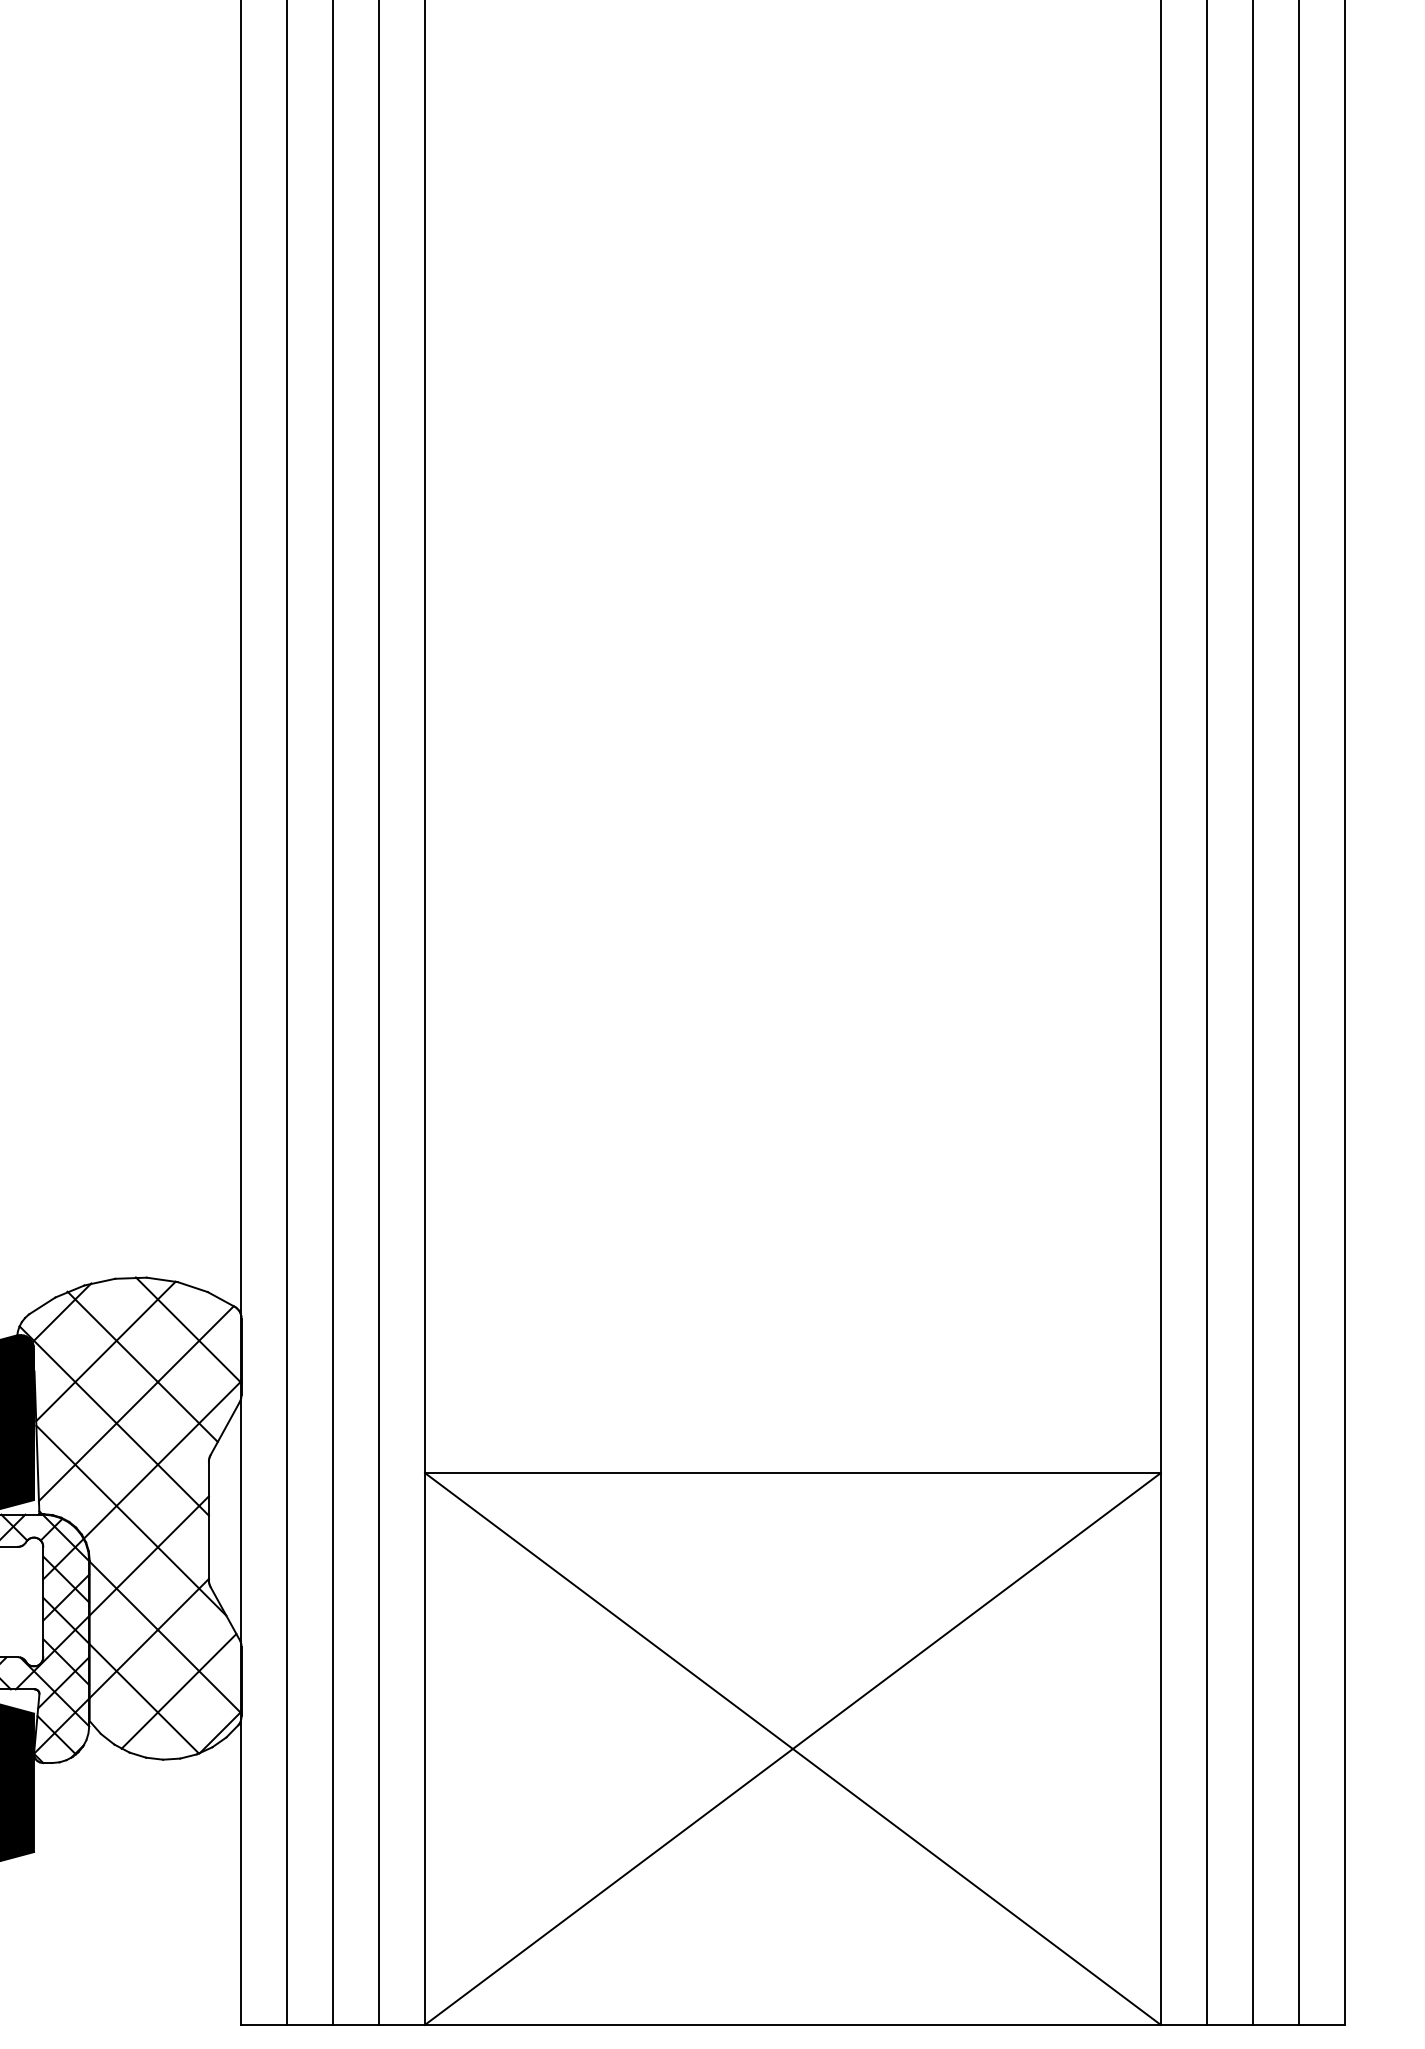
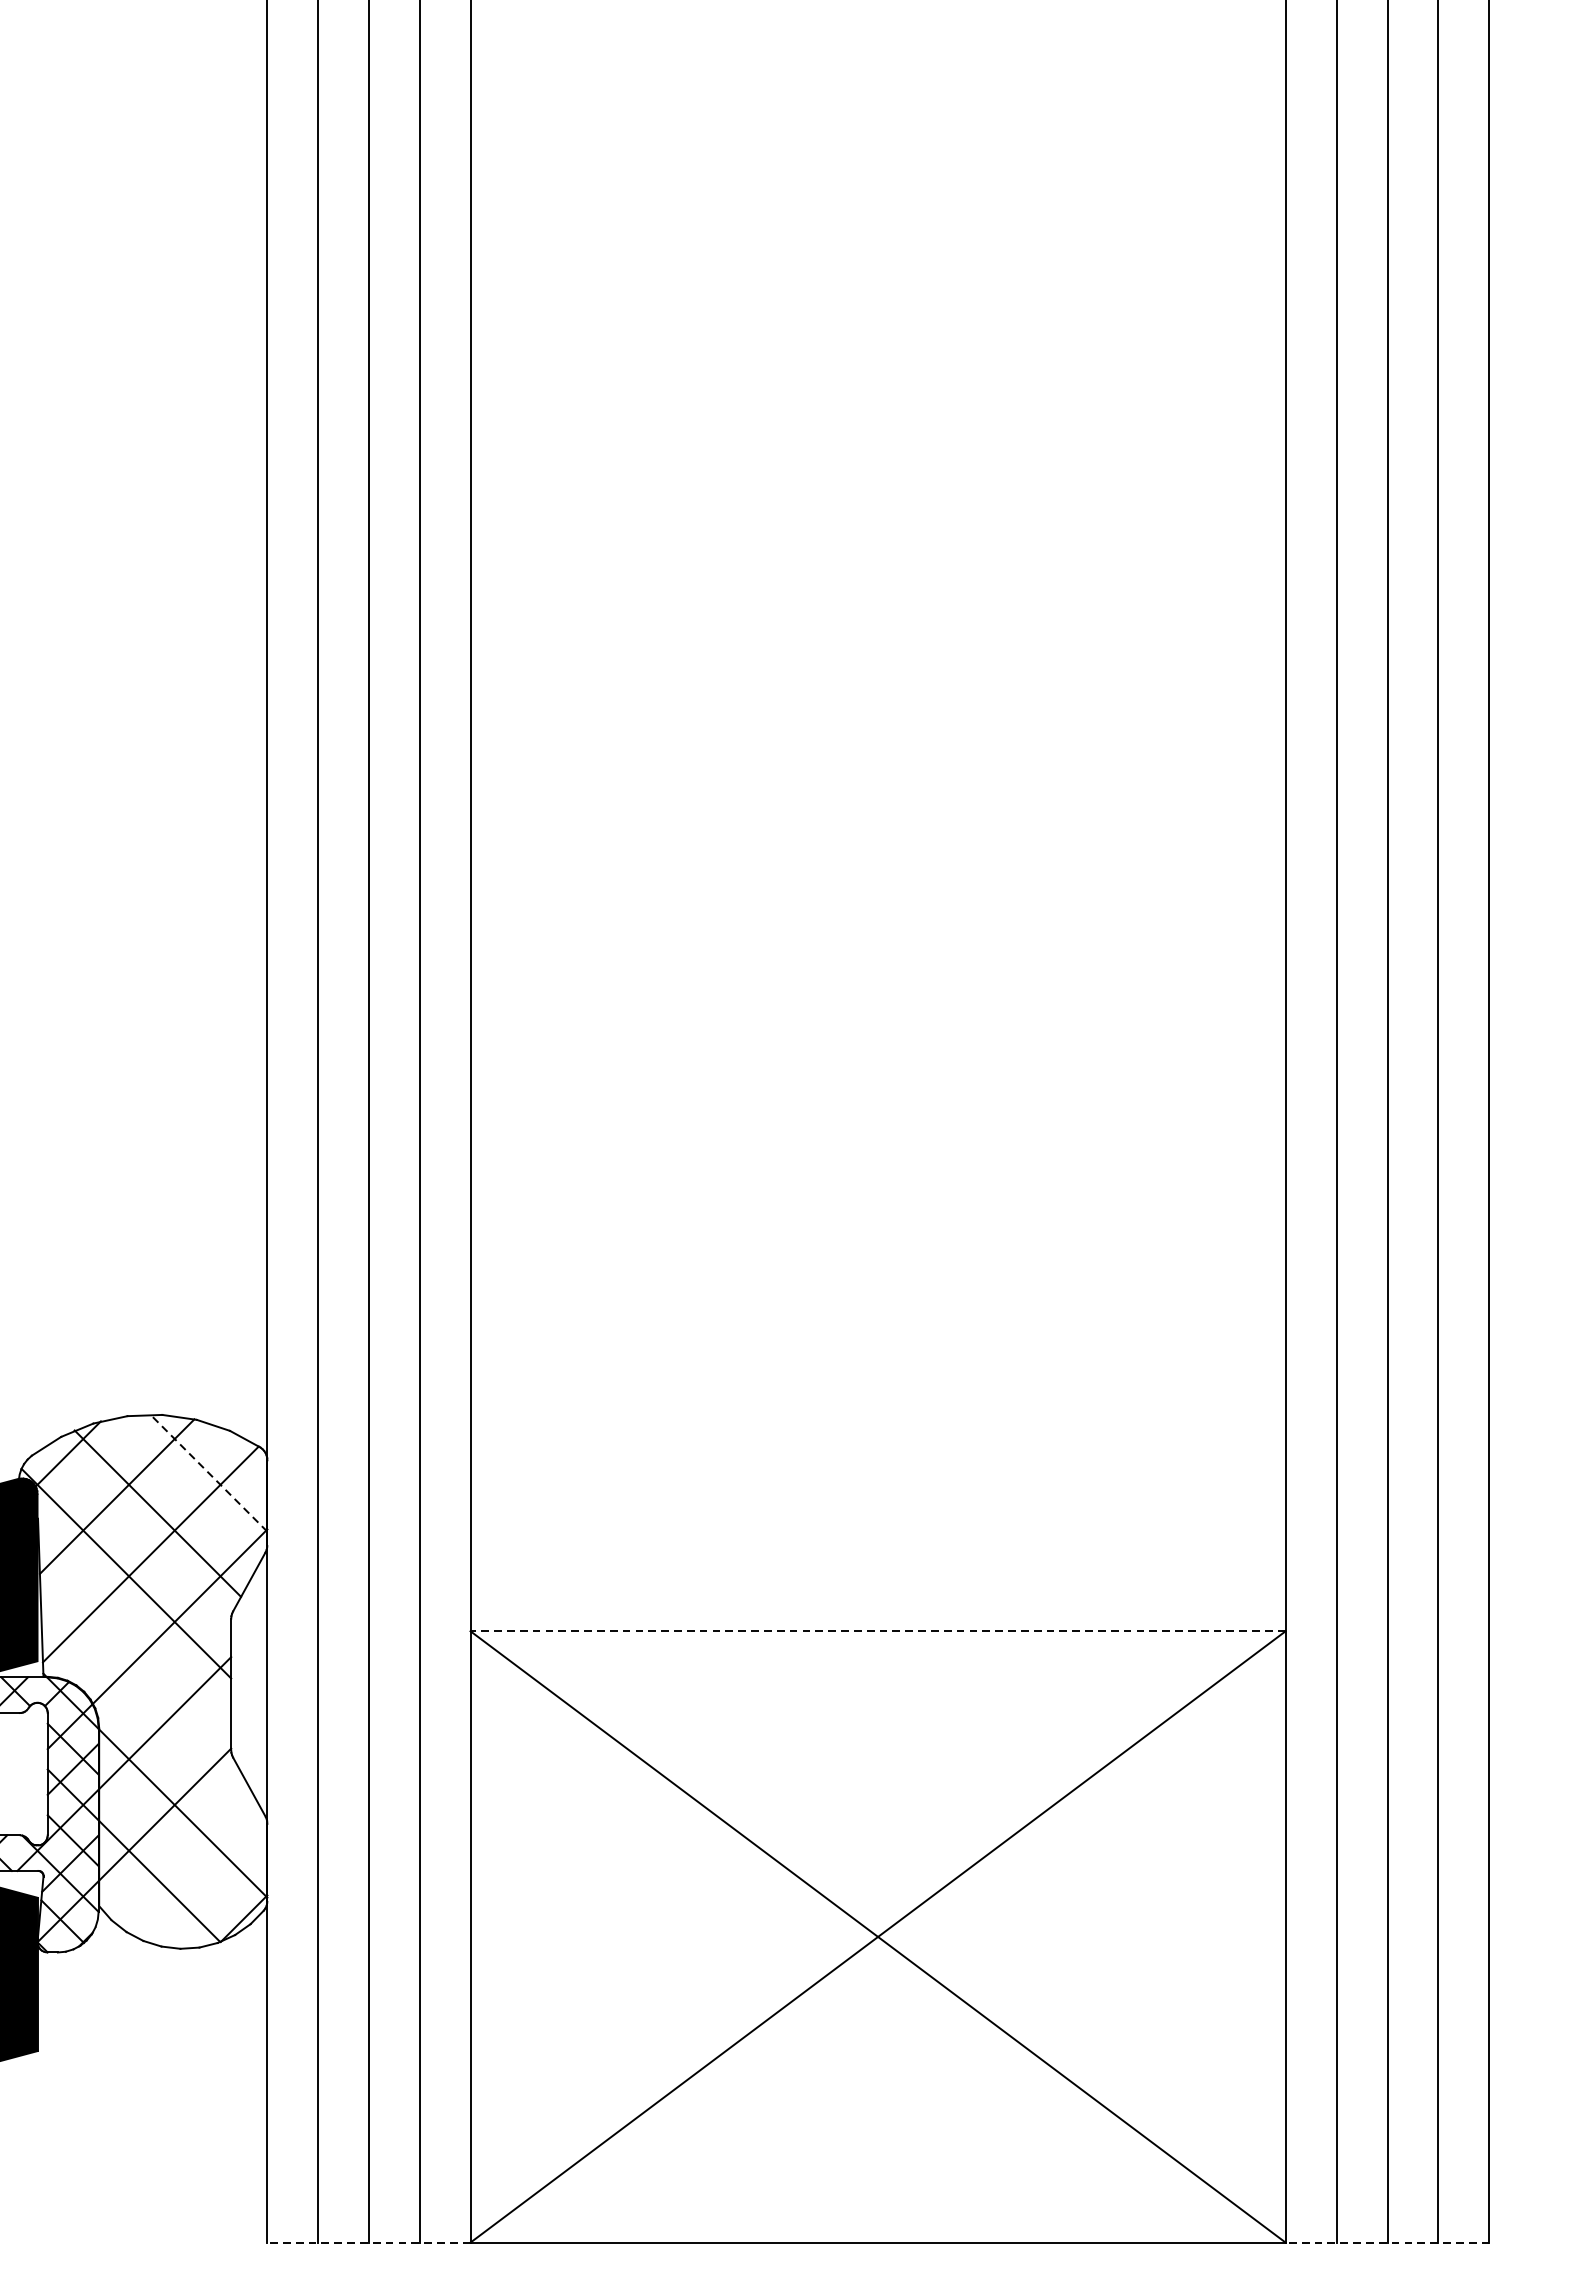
line: (188, 1330) -> (208, 1473), solid -> dashed
line: (792, 1473) -> (877, 1631), solid -> dashed
line: (131, 1520) -> (145, 1683), removed
line: (178, 1691) -> (197, 1873), removed
line: (332, 2024) -> (368, 2242), solid -> dashed
line: (1252, 2024) -> (1387, 2242), solid -> dashed

